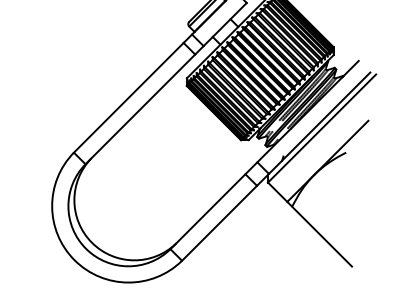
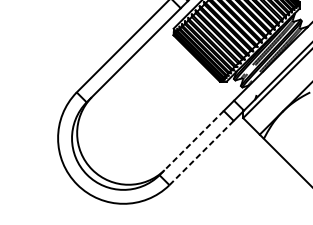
line: (208, 211) -> (192, 142), solid -> dashed
line: (219, 222) -> (201, 152), solid -> dashed

